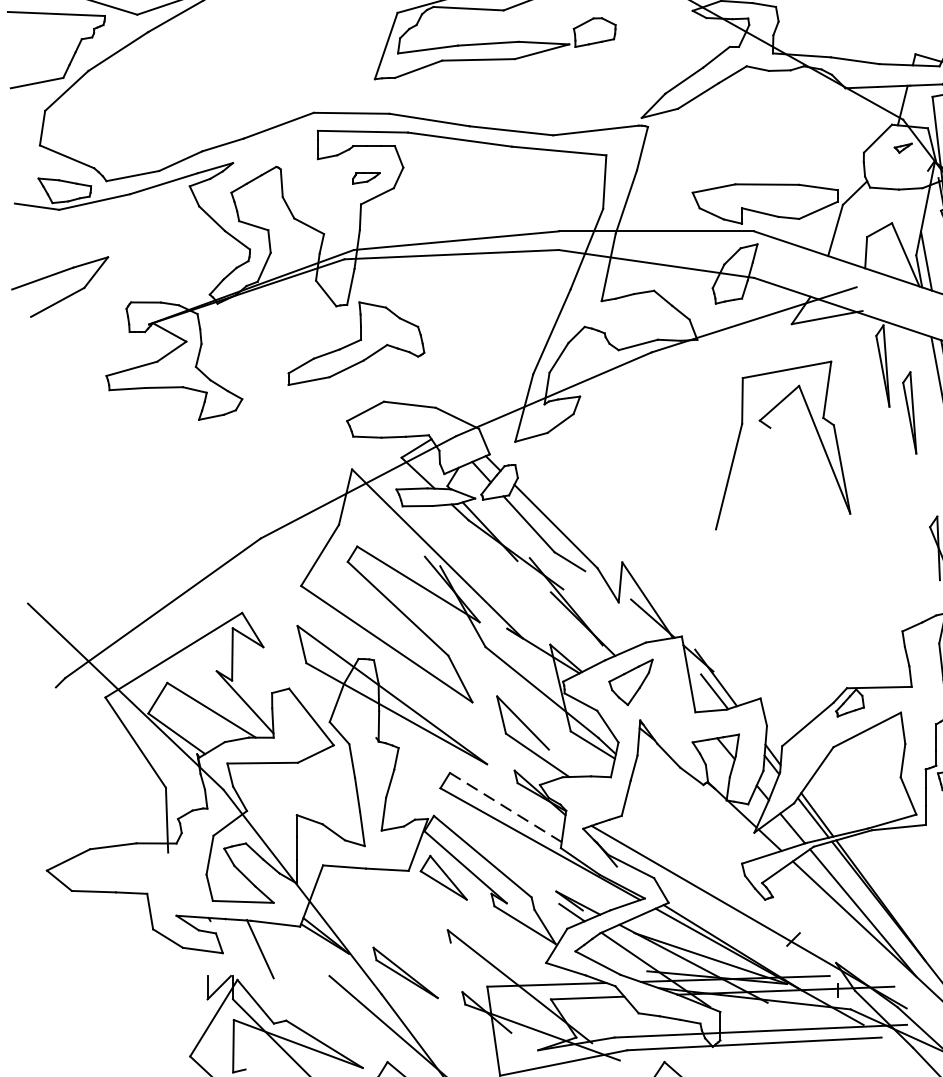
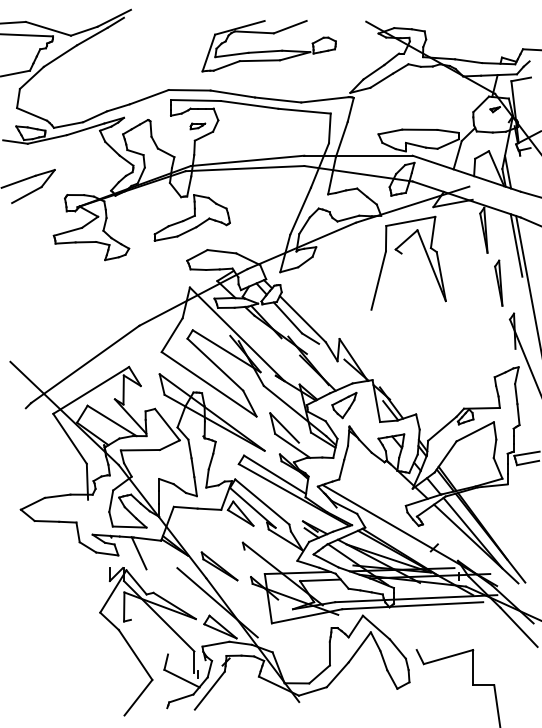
part: (909, 411) -> (498, 282), moved
part: (772, 429) -> (402, 254), moved
line: (506, 808) -> (275, 475), dashed -> solid

